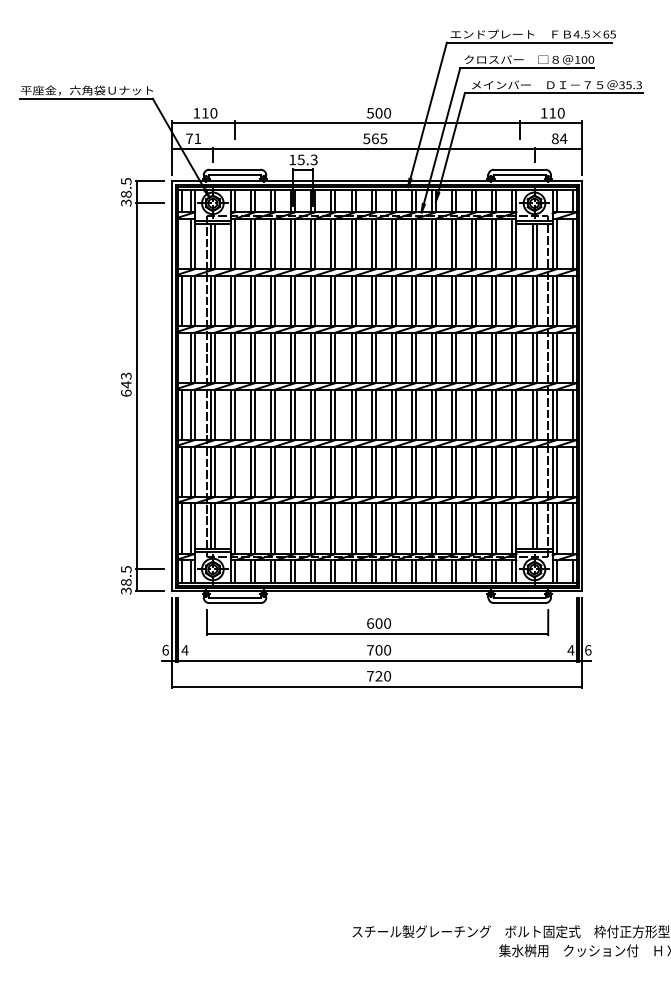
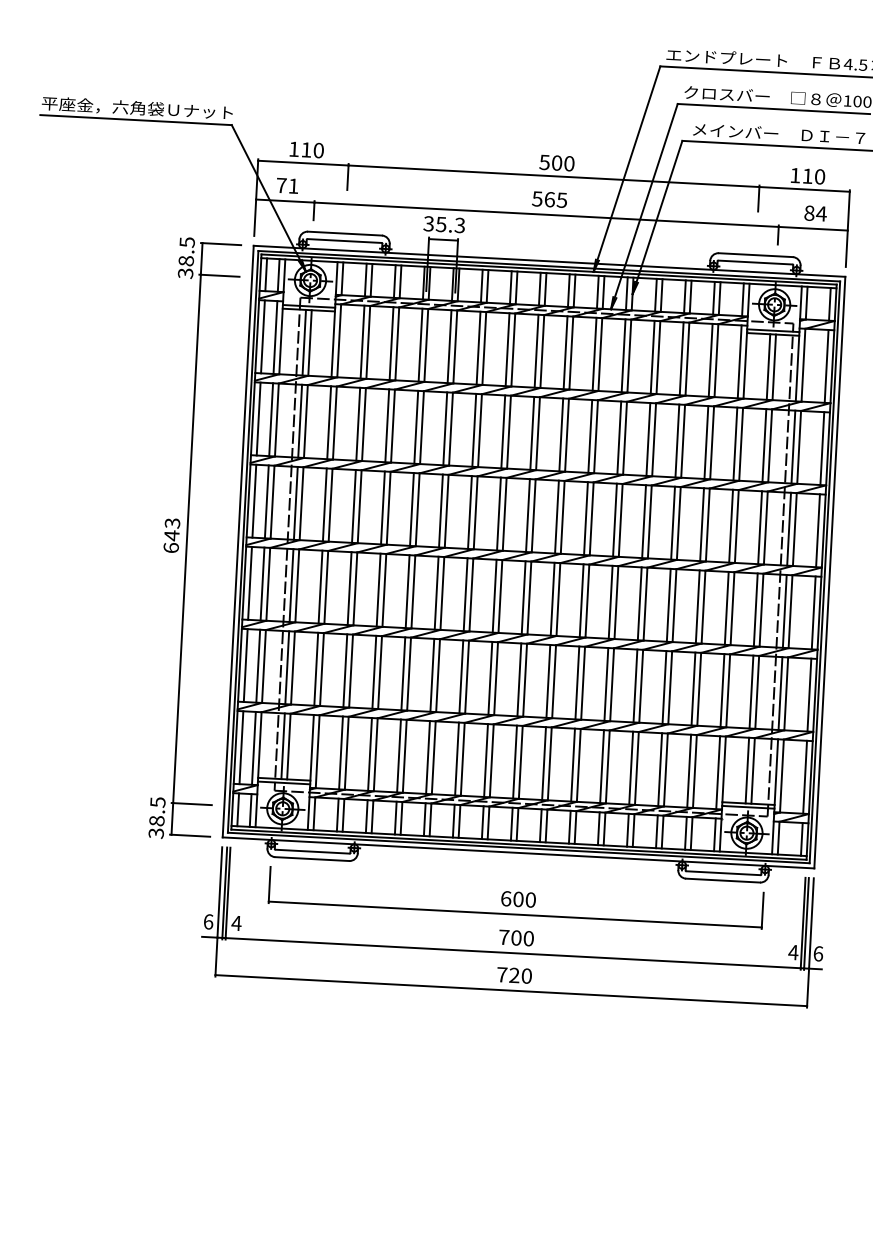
text: (292, 159) -> (428, 223), 15.3 -> 35.3
line: (182, 243) -> (263, 336), added
line: (182, 357) -> (255, 500), added

